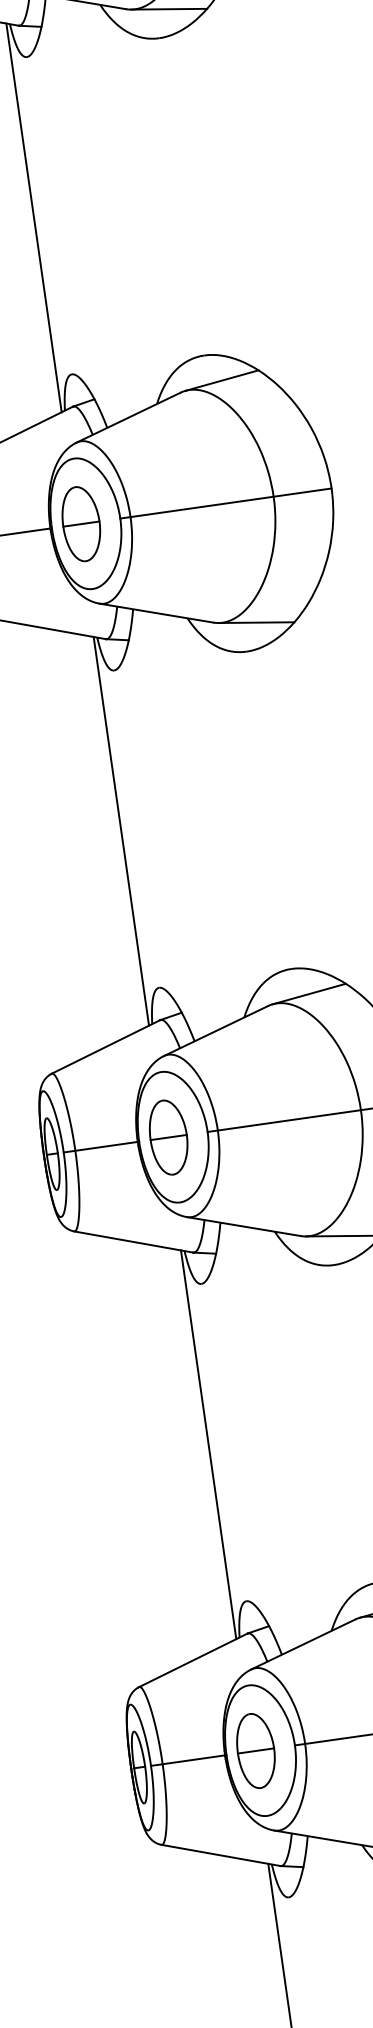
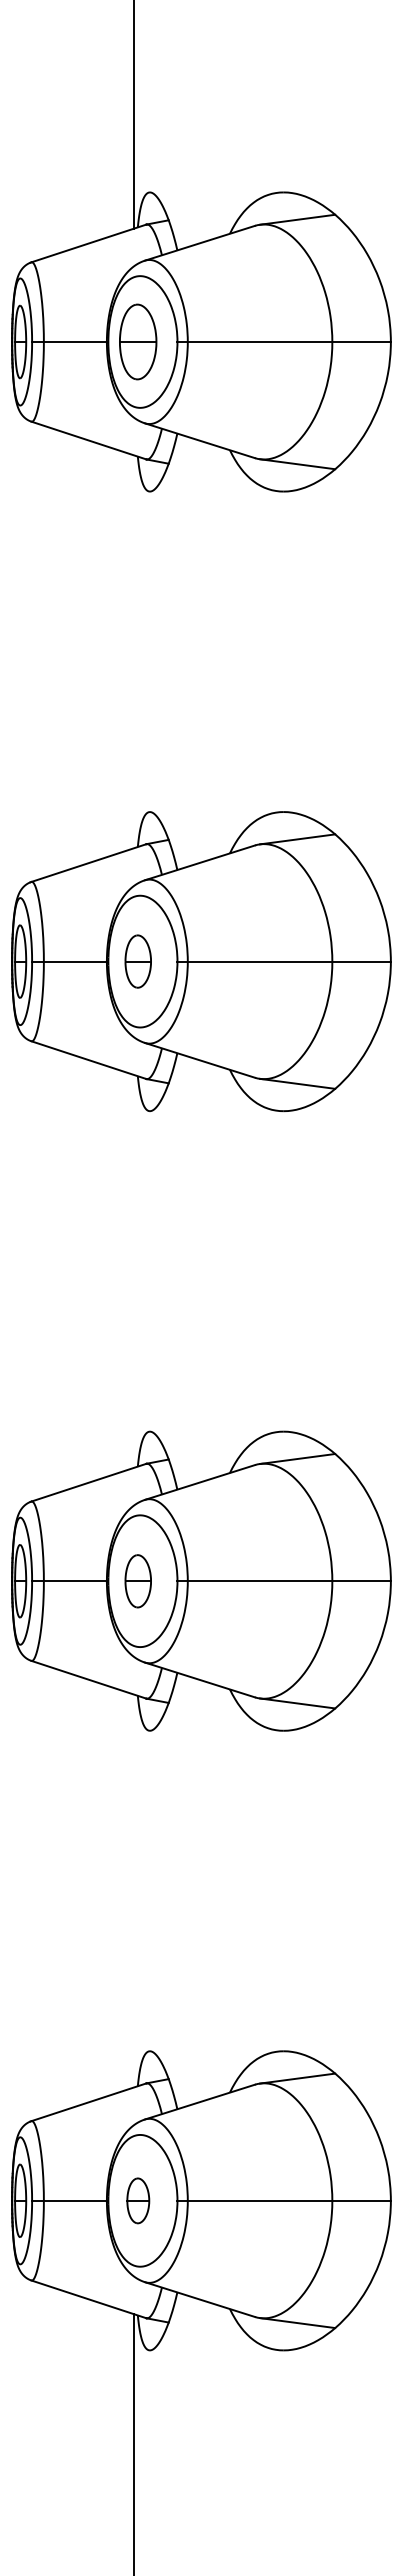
line: (34, 217) -> (134, 651), removed
part: (81, 523) -> (138, 961), size x0.7
line: (121, 831) -> (134, 1271), removed
part: (169, 1137) -> (138, 1581), size x0.7
line: (208, 1444) -> (134, 1890), removed
part: (256, 1750) -> (138, 2200), size x0.6

